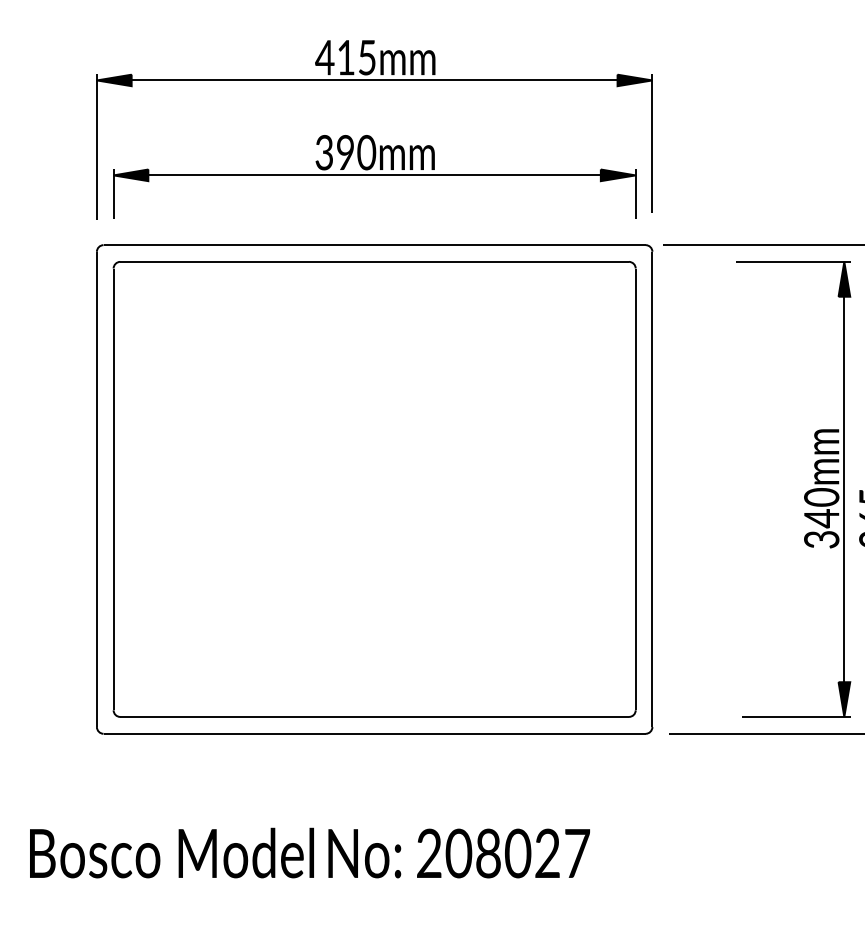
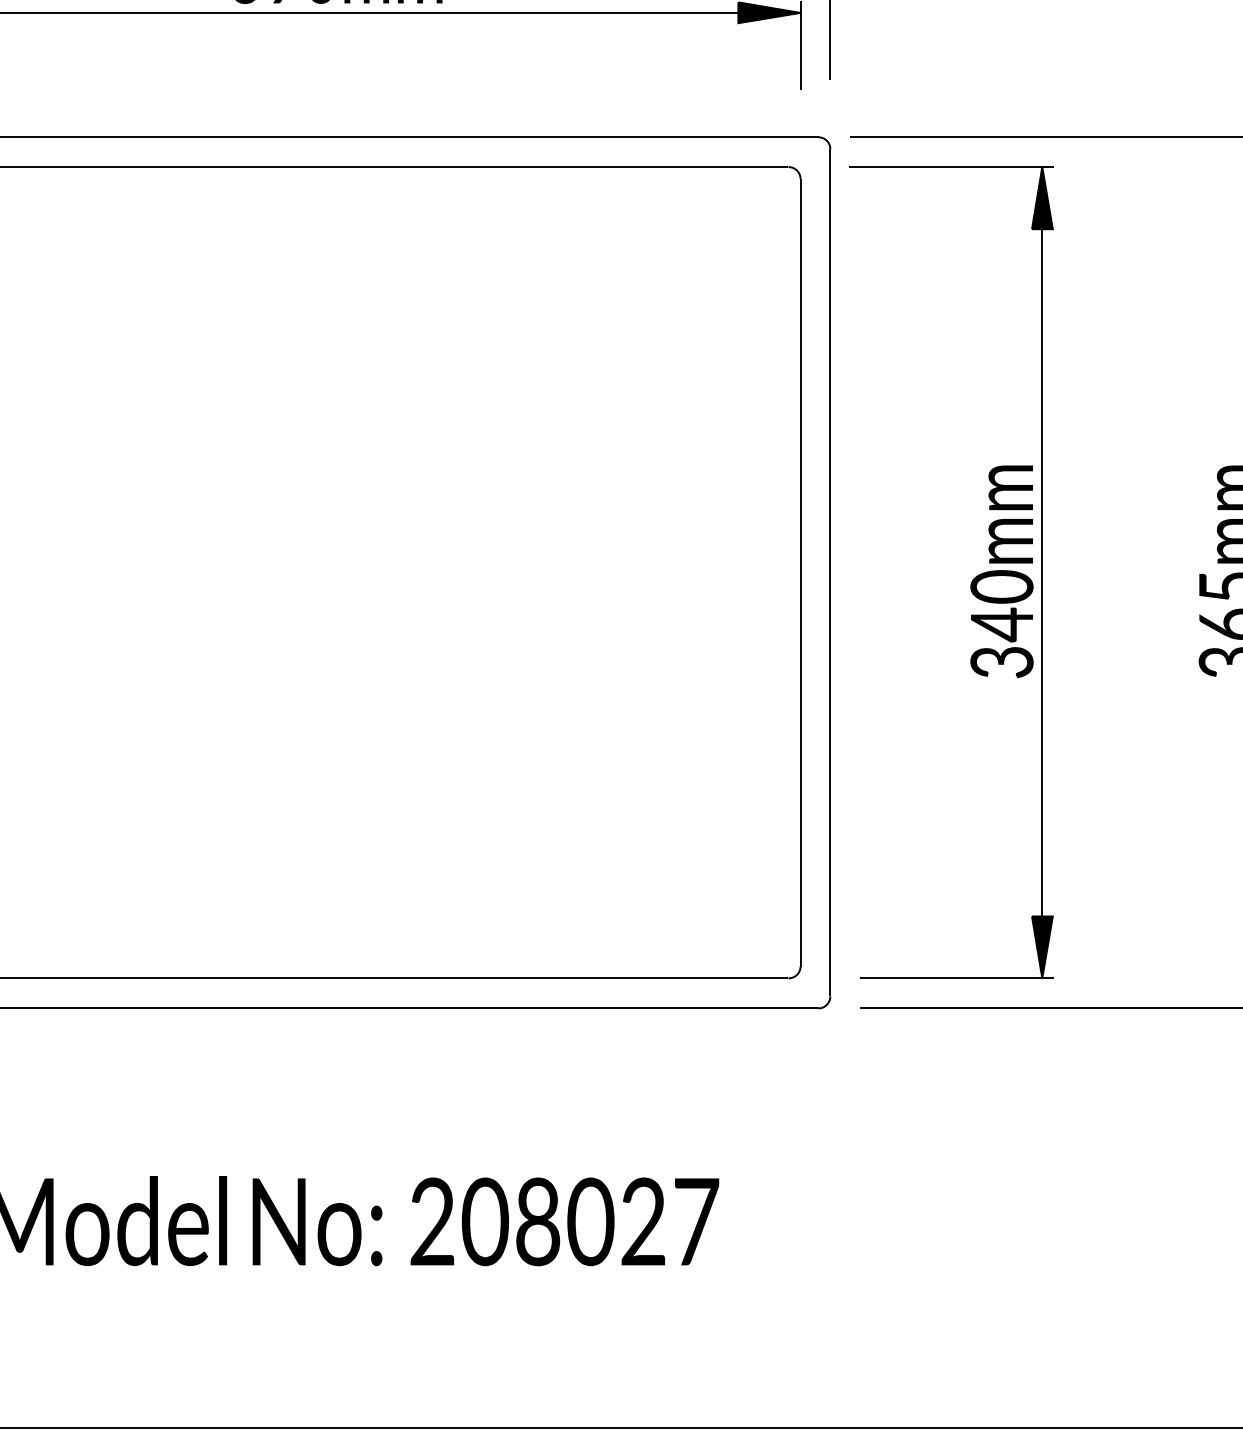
part: (804, 494) -> (971, 581), moved

